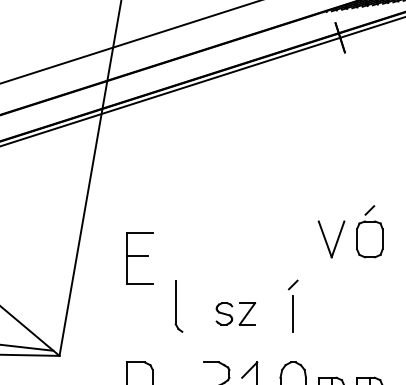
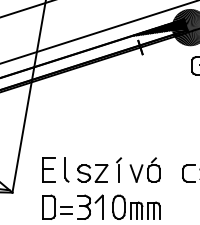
part: (349, 230) -> (144, 169), moved
part: (138, 256) -> (48, 169), moved
part: (235, 313) -> (92, 173), size x1.67

